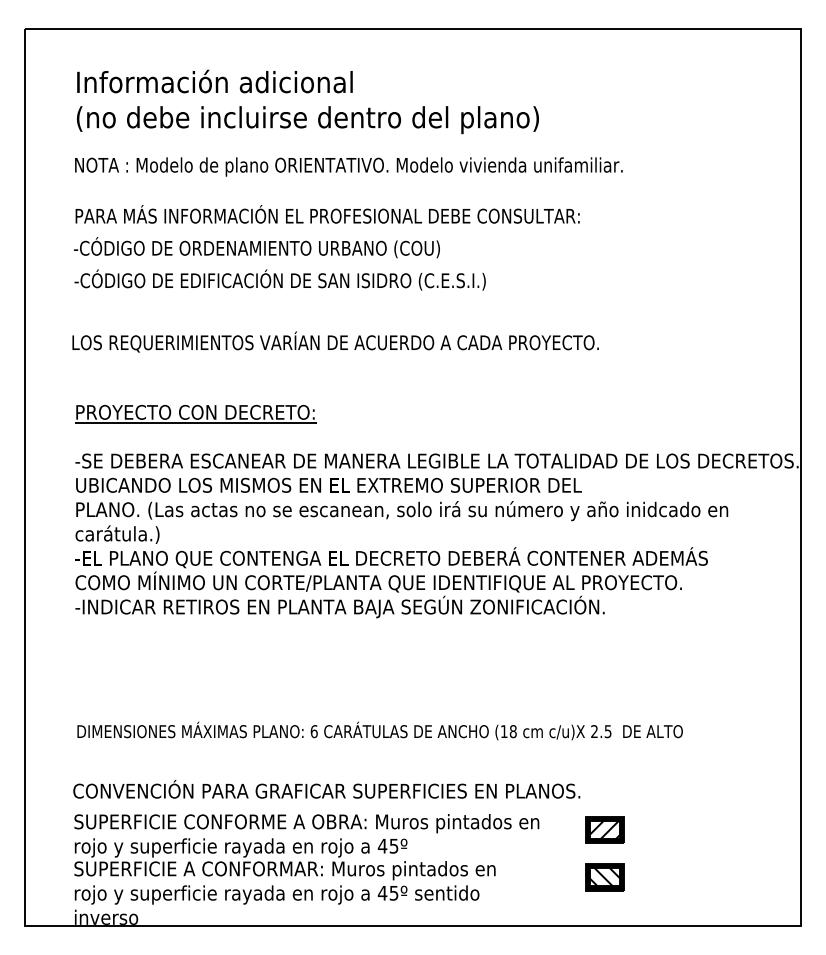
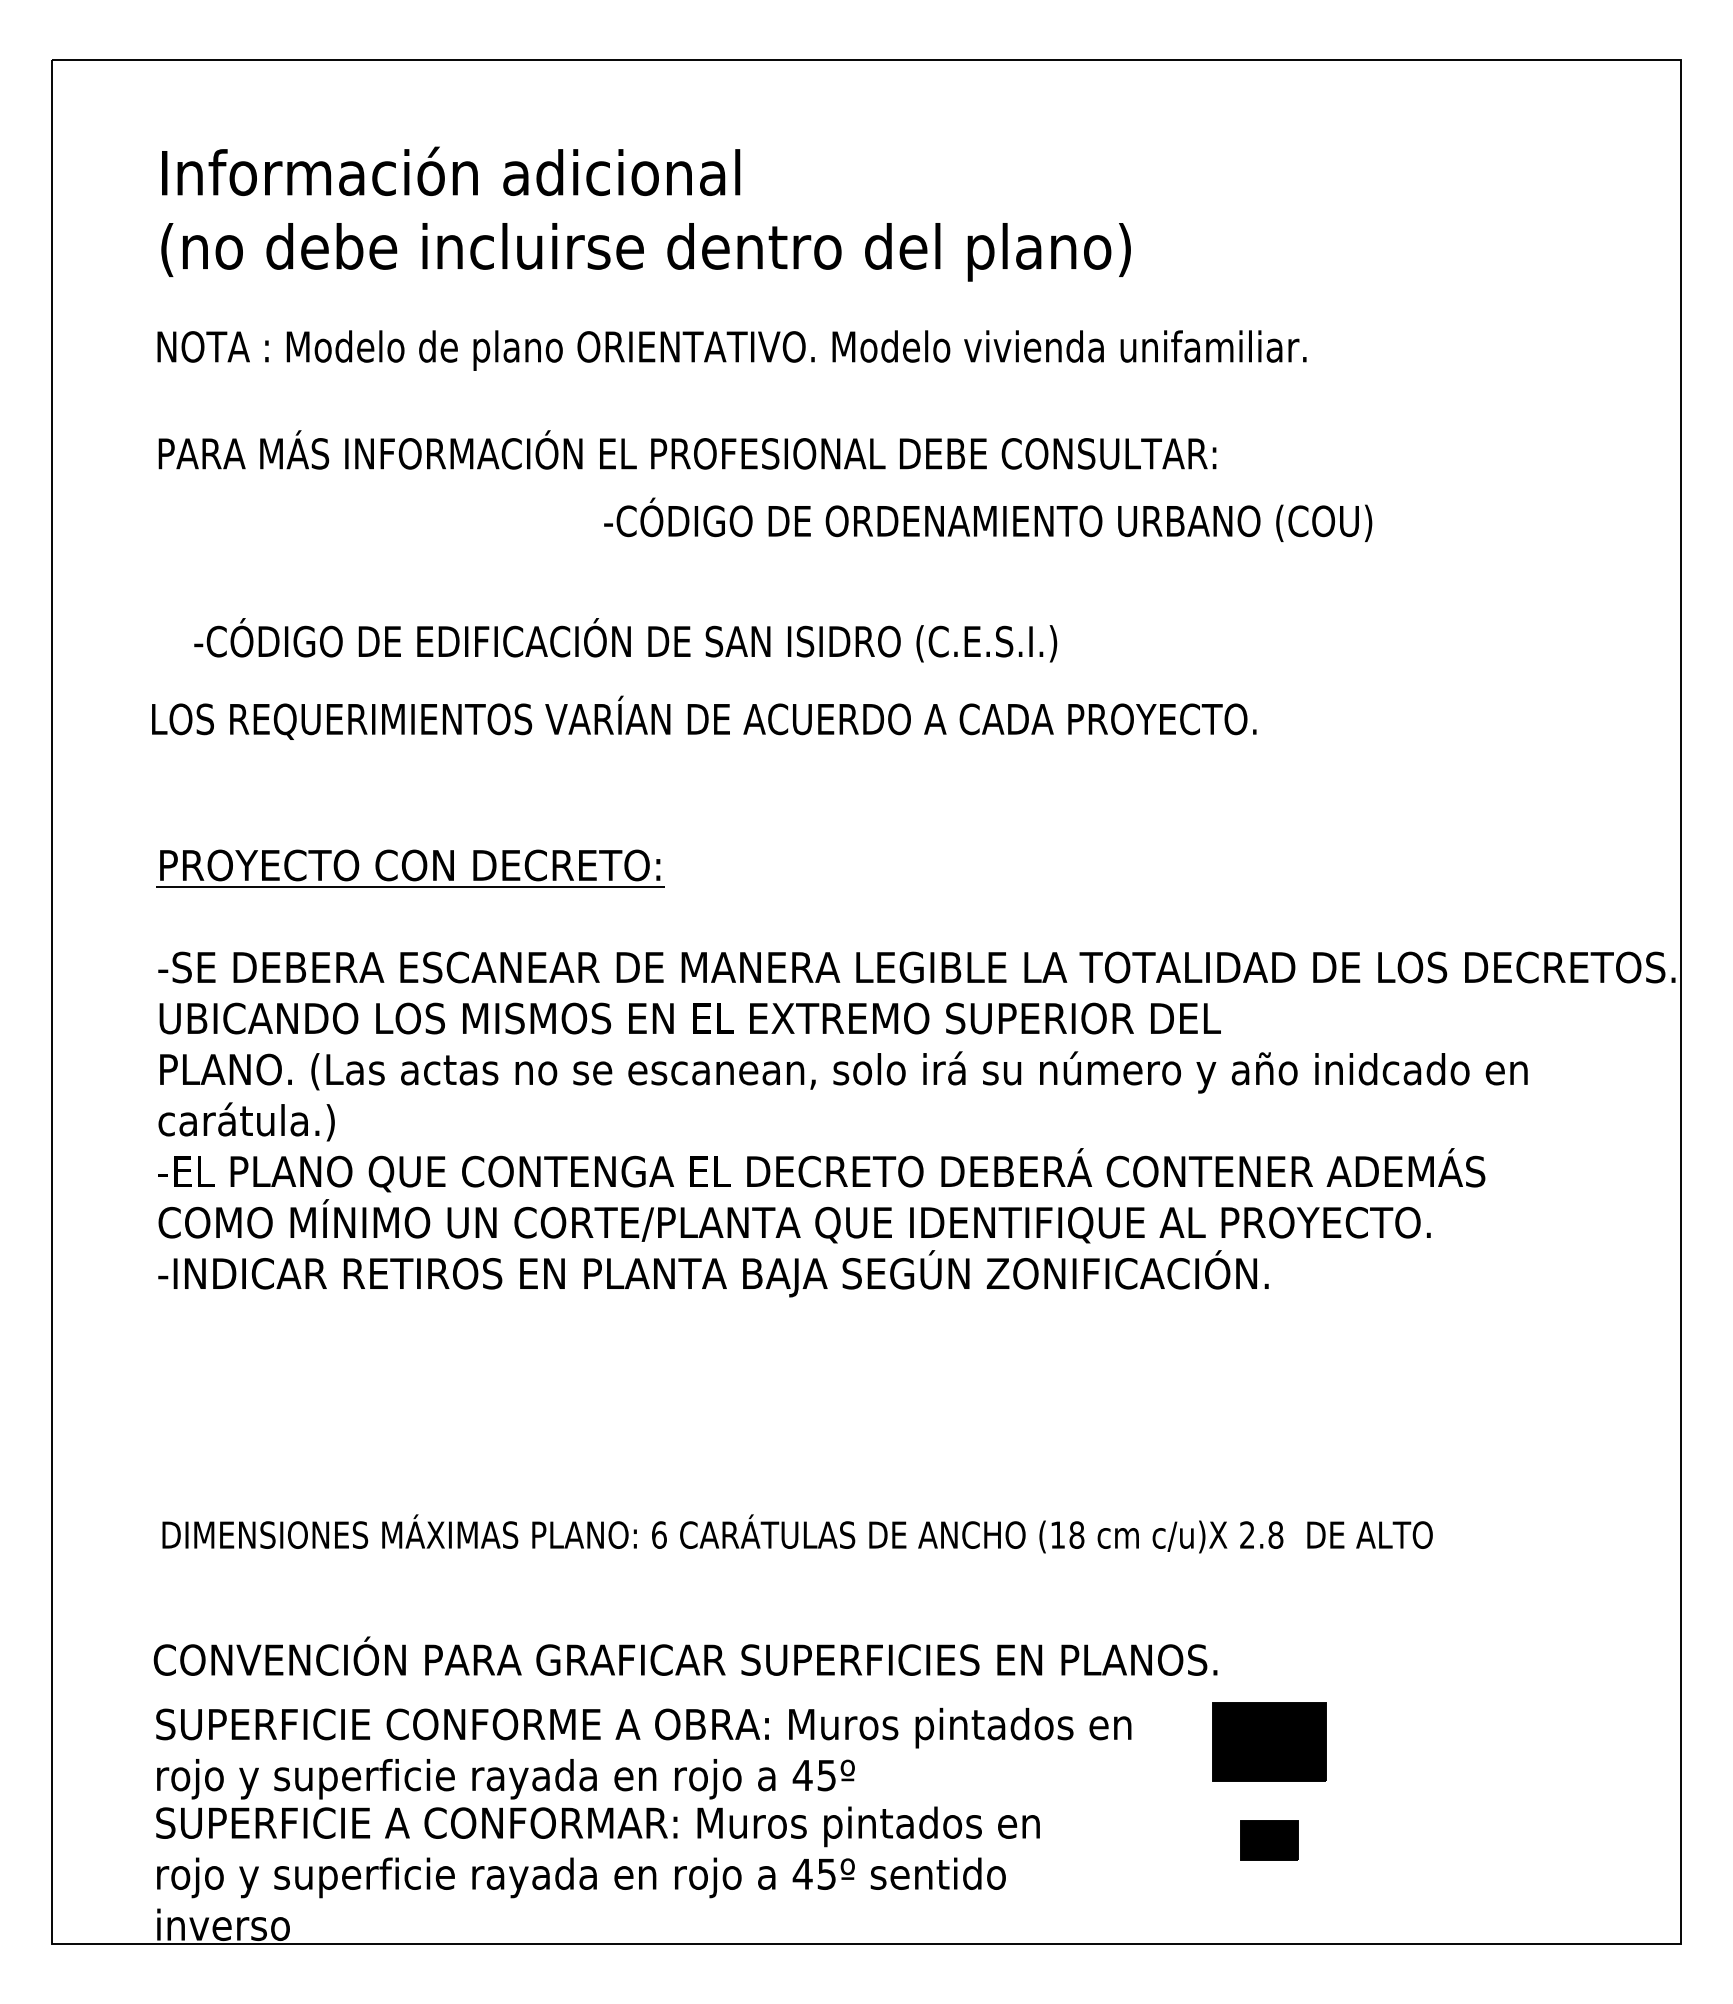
text: (256, 247) -> (987, 519), moved
text: (279, 279) -> (624, 639), moved
text: (607, 731) -> (1274, 1534), 2.5 -> 2.8
part: (604, 829) -> (1268, 1740), size x1.4
part: (604, 877) -> (1268, 1841), size x0.7

